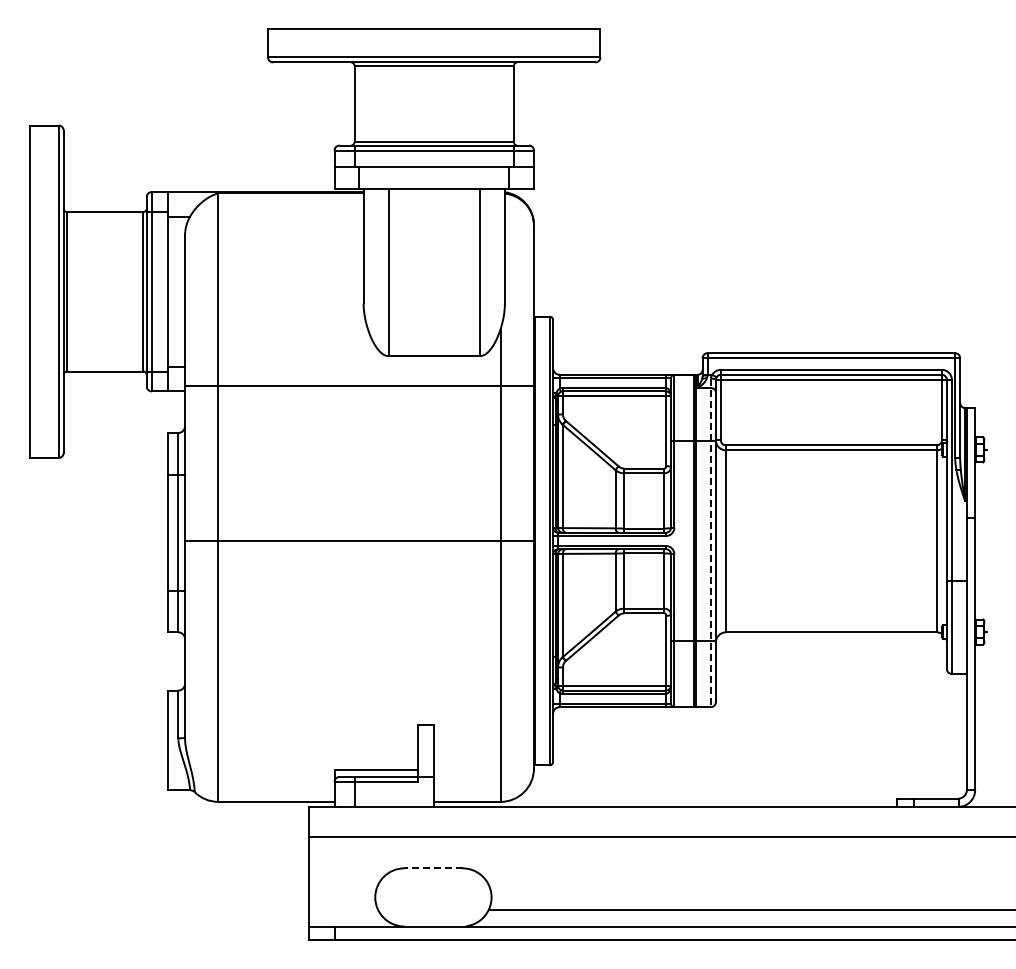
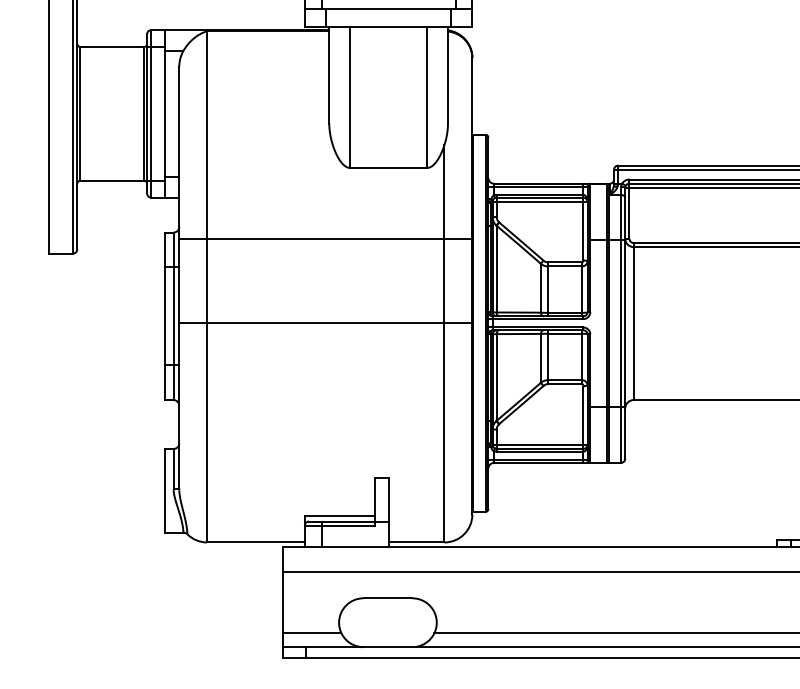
line: (359, 385) -> (325, 238), moved
line: (710, 543) -> (620, 325), dashed -> solid
line: (432, 868) -> (387, 598), dashed -> solid
line: (343, 909) -> (312, 632), added

